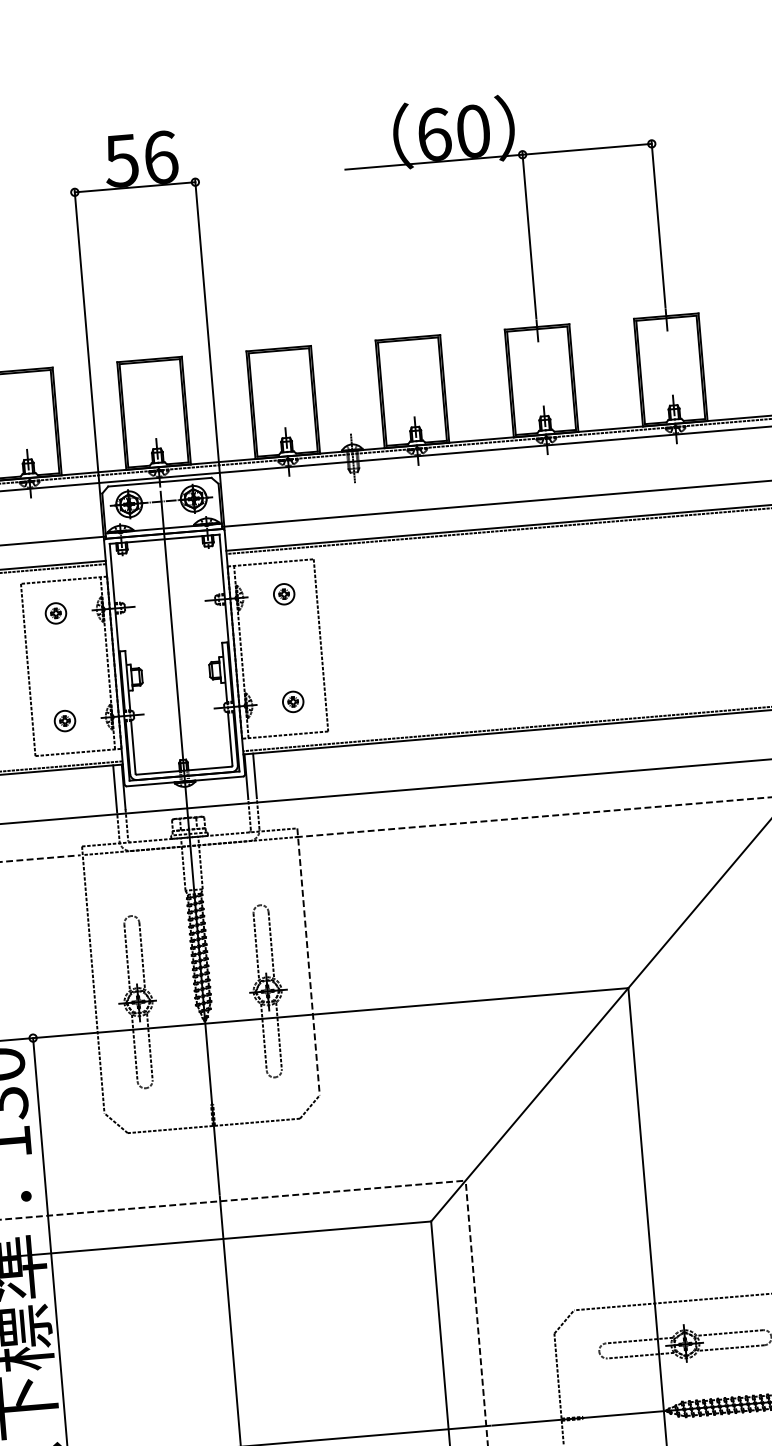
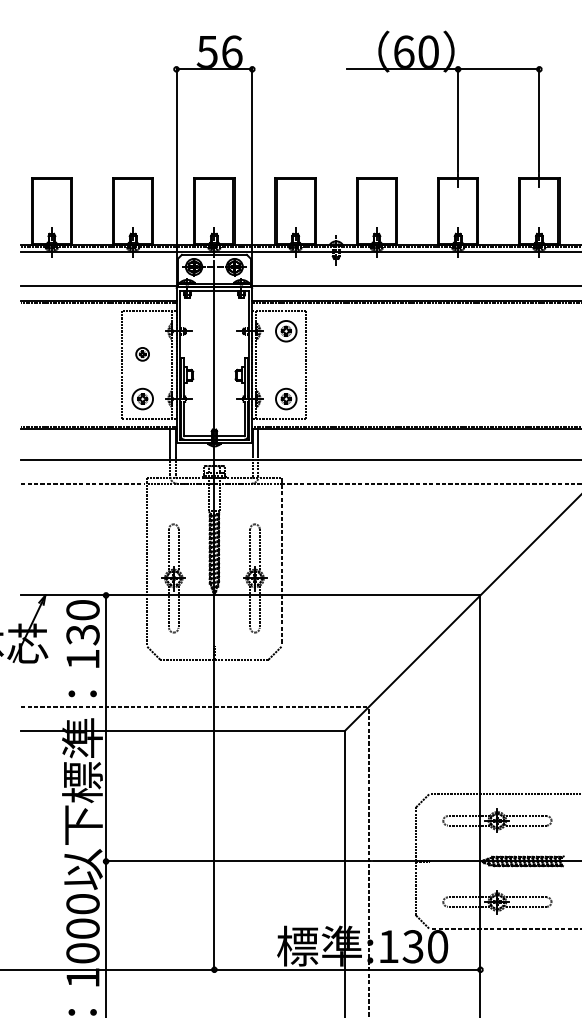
part: (283, 594) -> (285, 331), size x1.6
part: (55, 613) -> (142, 354), moved
part: (292, 701) -> (285, 398), size x1.6
part: (64, 720) -> (142, 398), size x1.6

